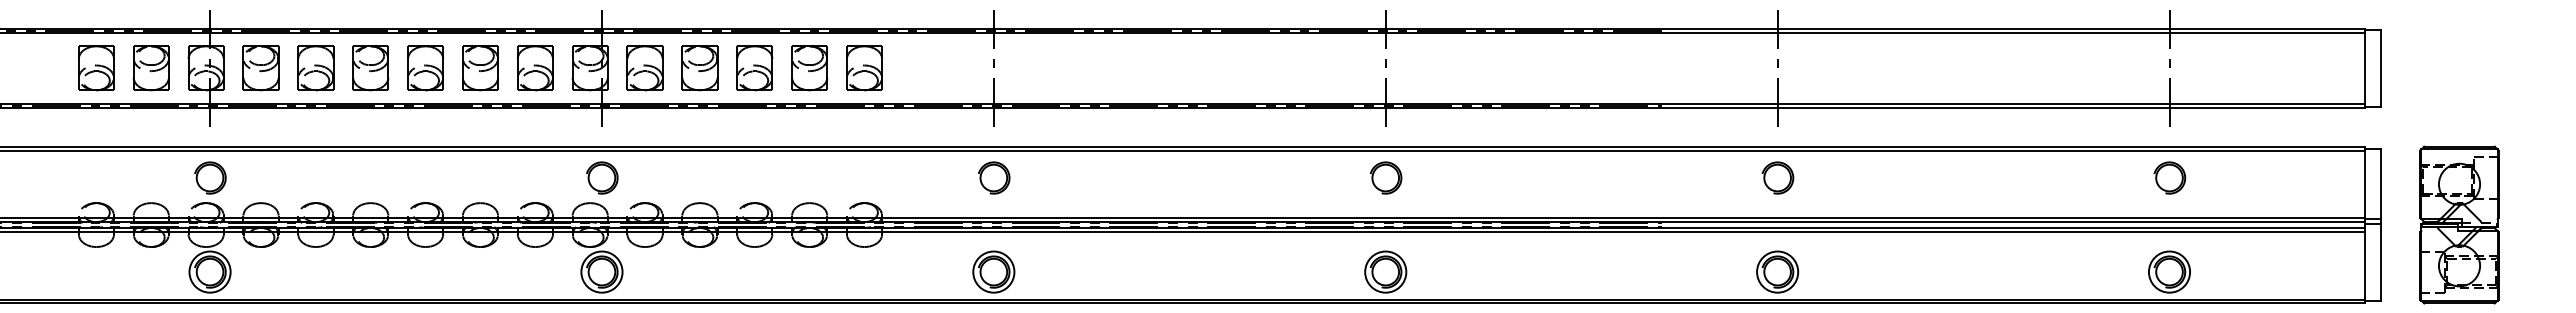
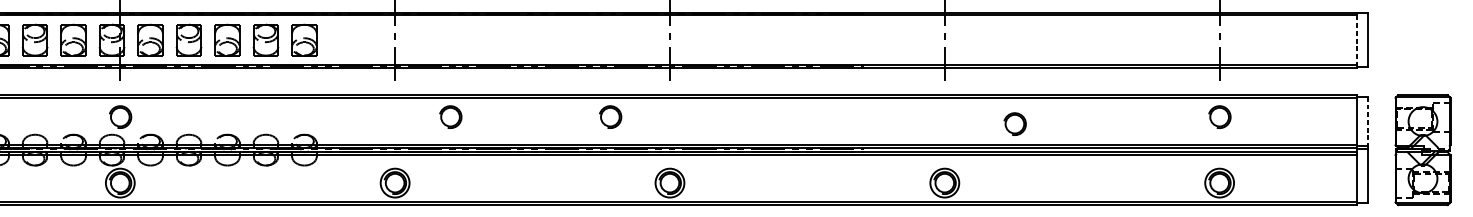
line: (2365, 68) -> (1357, 40), solid -> dashed
part: (994, 177) -> (451, 116), moved
part: (1385, 177) -> (610, 116), moved
part: (1777, 177) -> (1014, 123), moved
line: (2381, 183) -> (1368, 120), solid -> dashed

